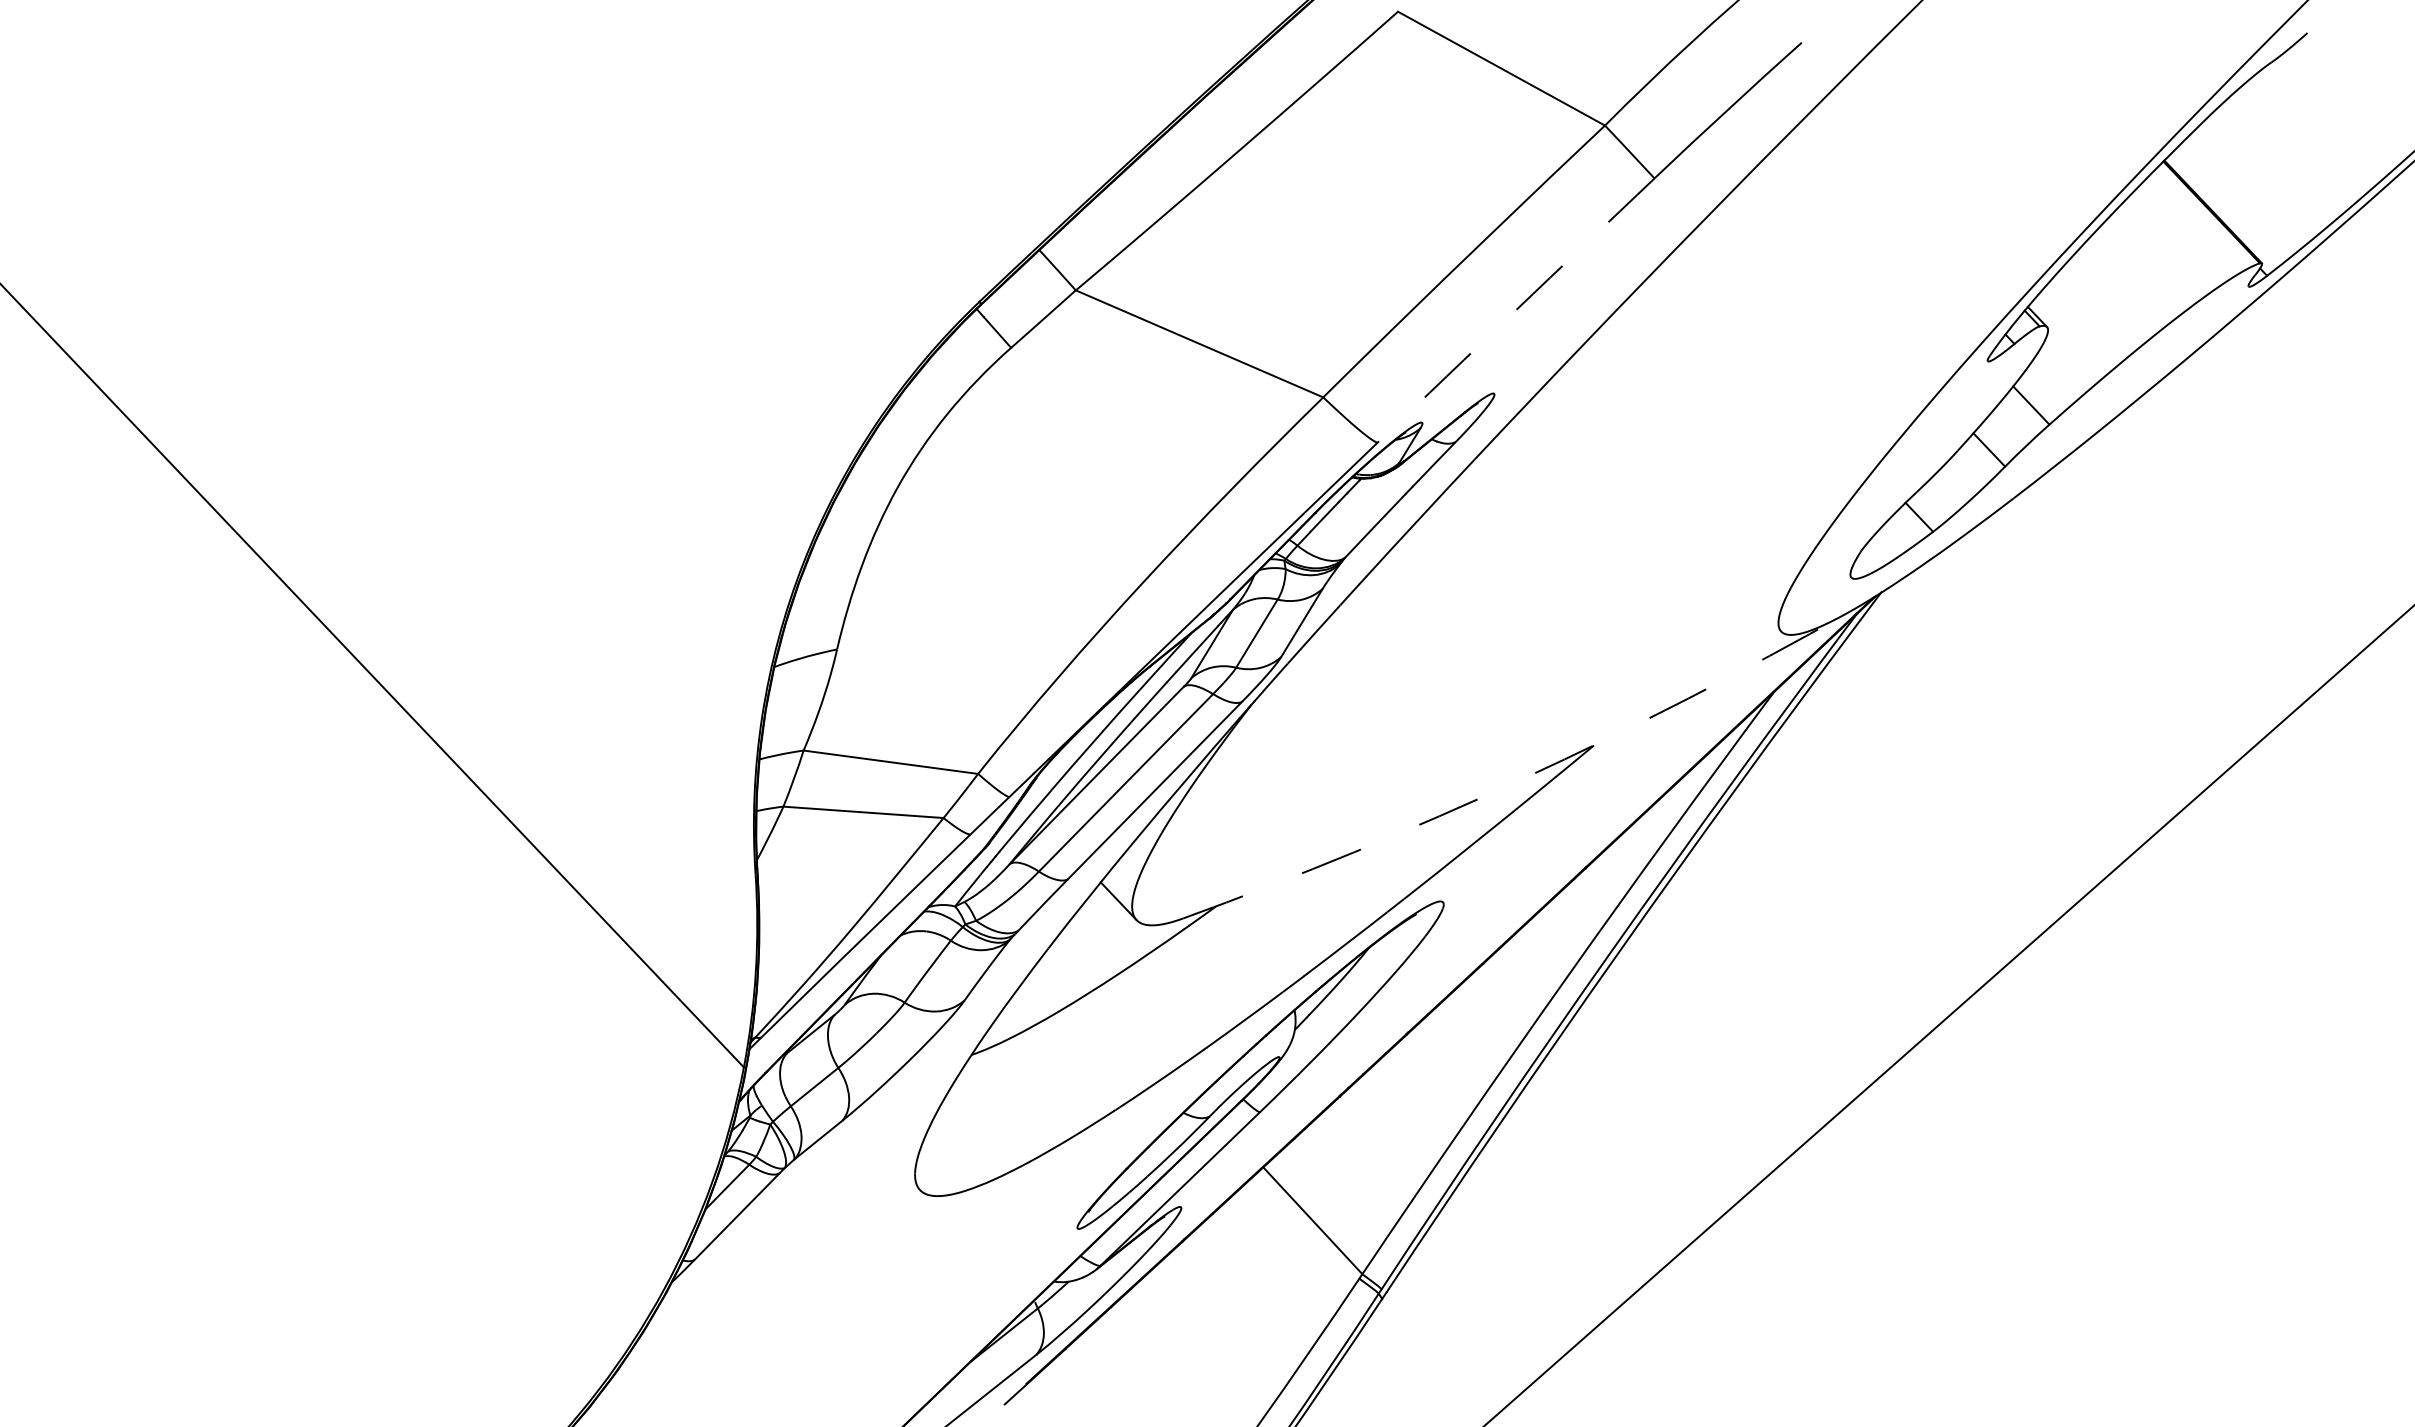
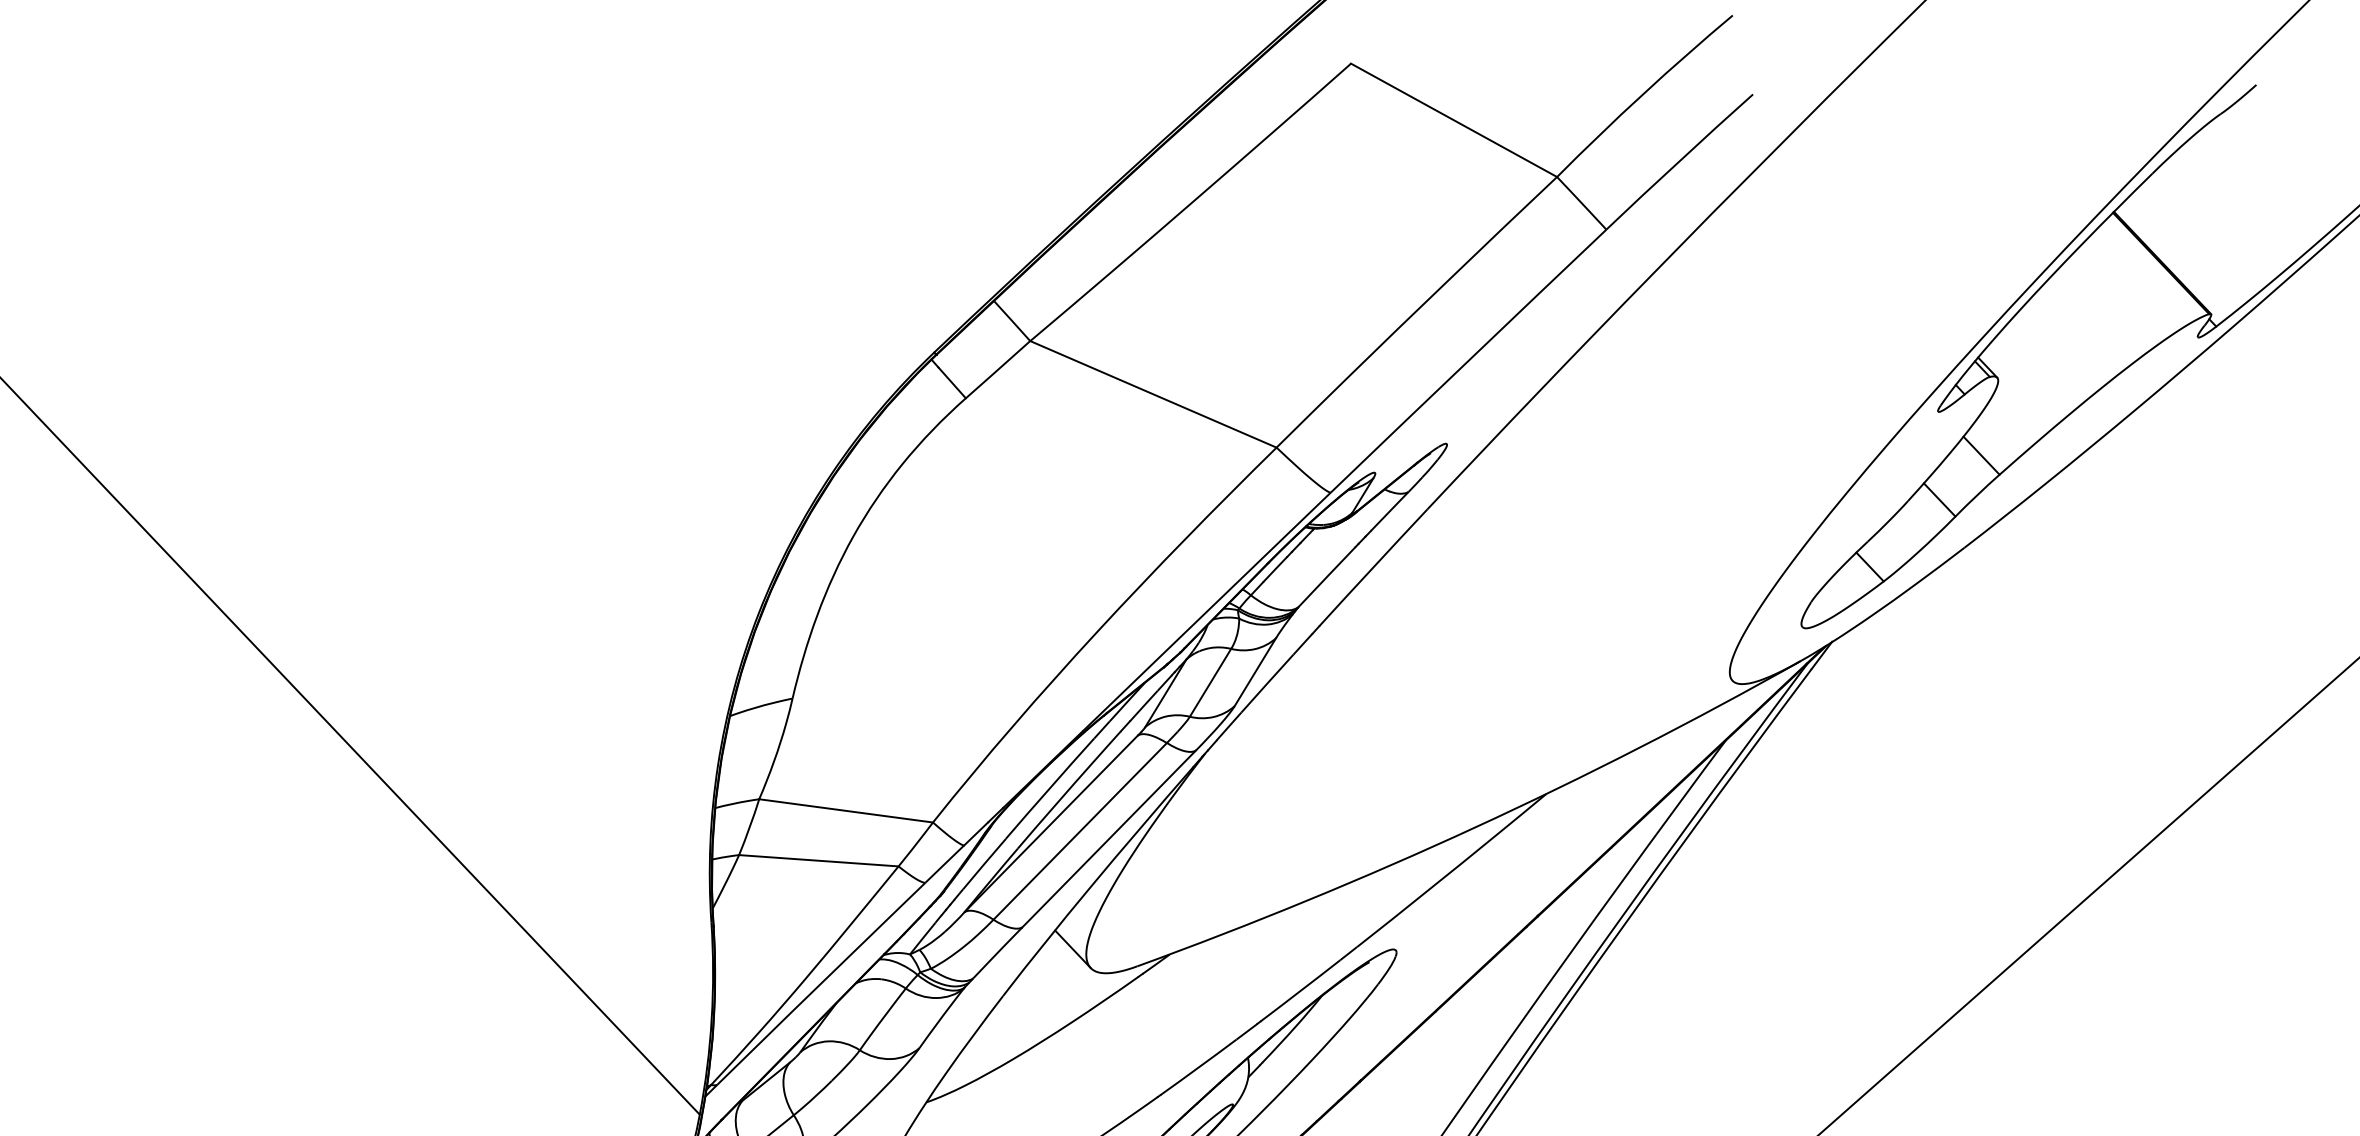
arc: (1515, 310) -> (1467, 361), dashed -> solid
arc: (1523, 778) -> (1475, 827), dashed -> solid

